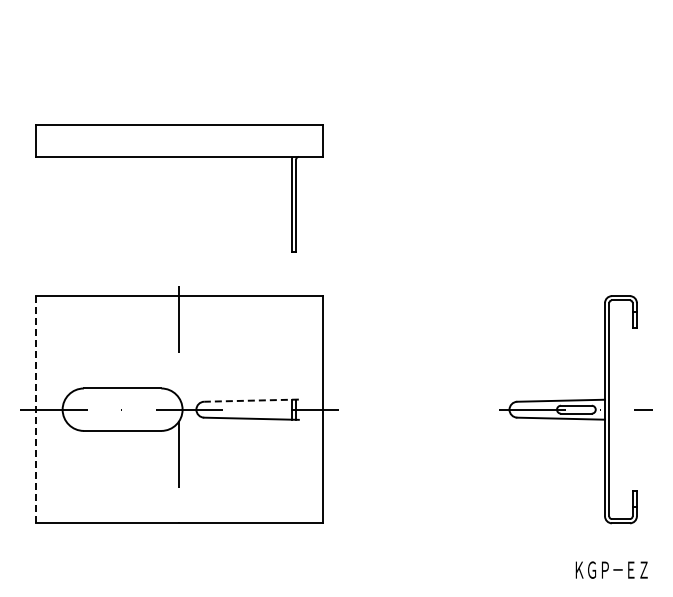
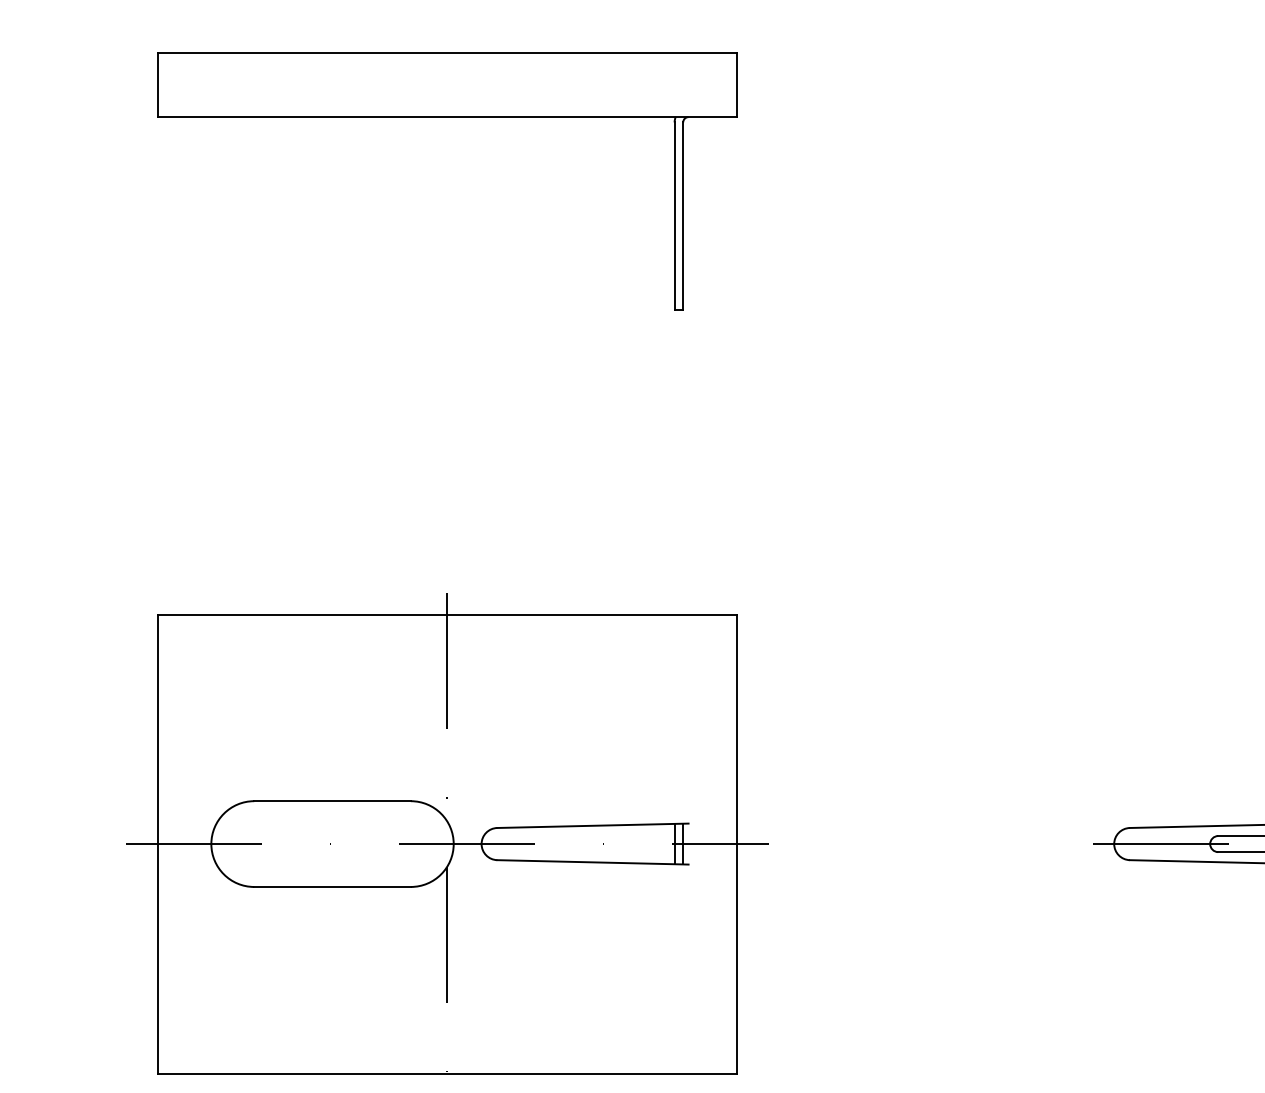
part: (179, 157) -> (447, 118), moved
line: (251, 400) -> (592, 825), dashed -> solid
line: (36, 409) -> (158, 843), dashed -> solid

